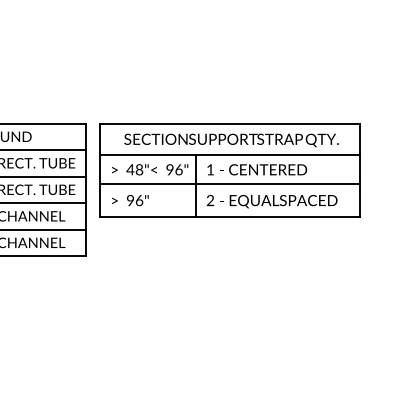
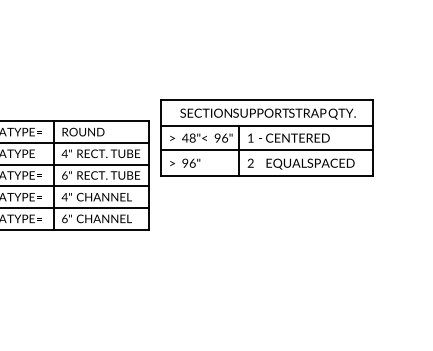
part: (229, 169) -> (266, 137), moved

